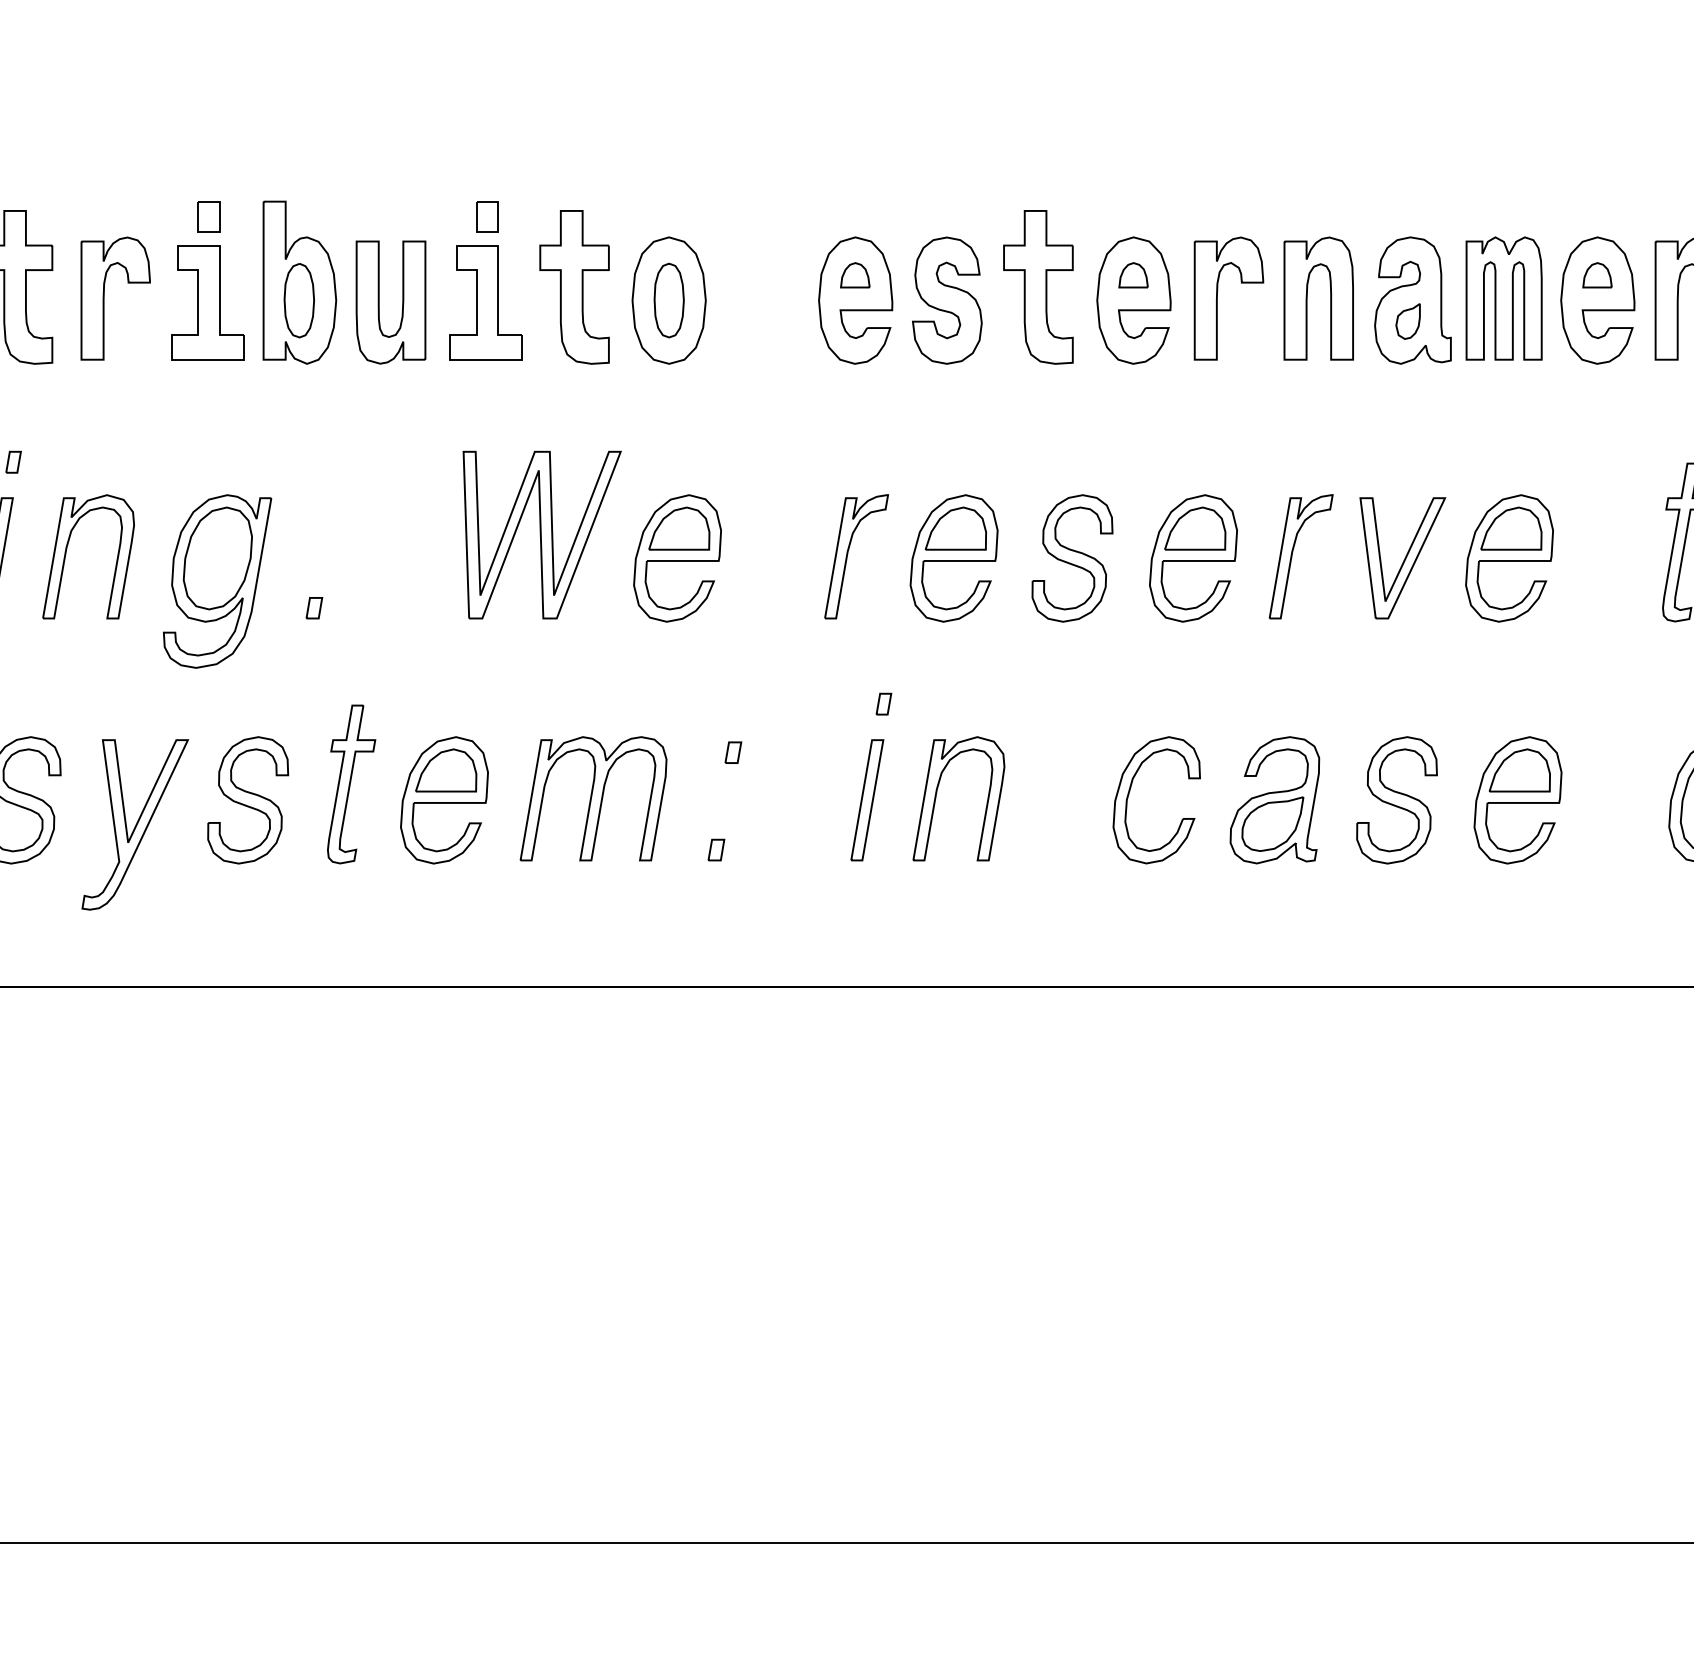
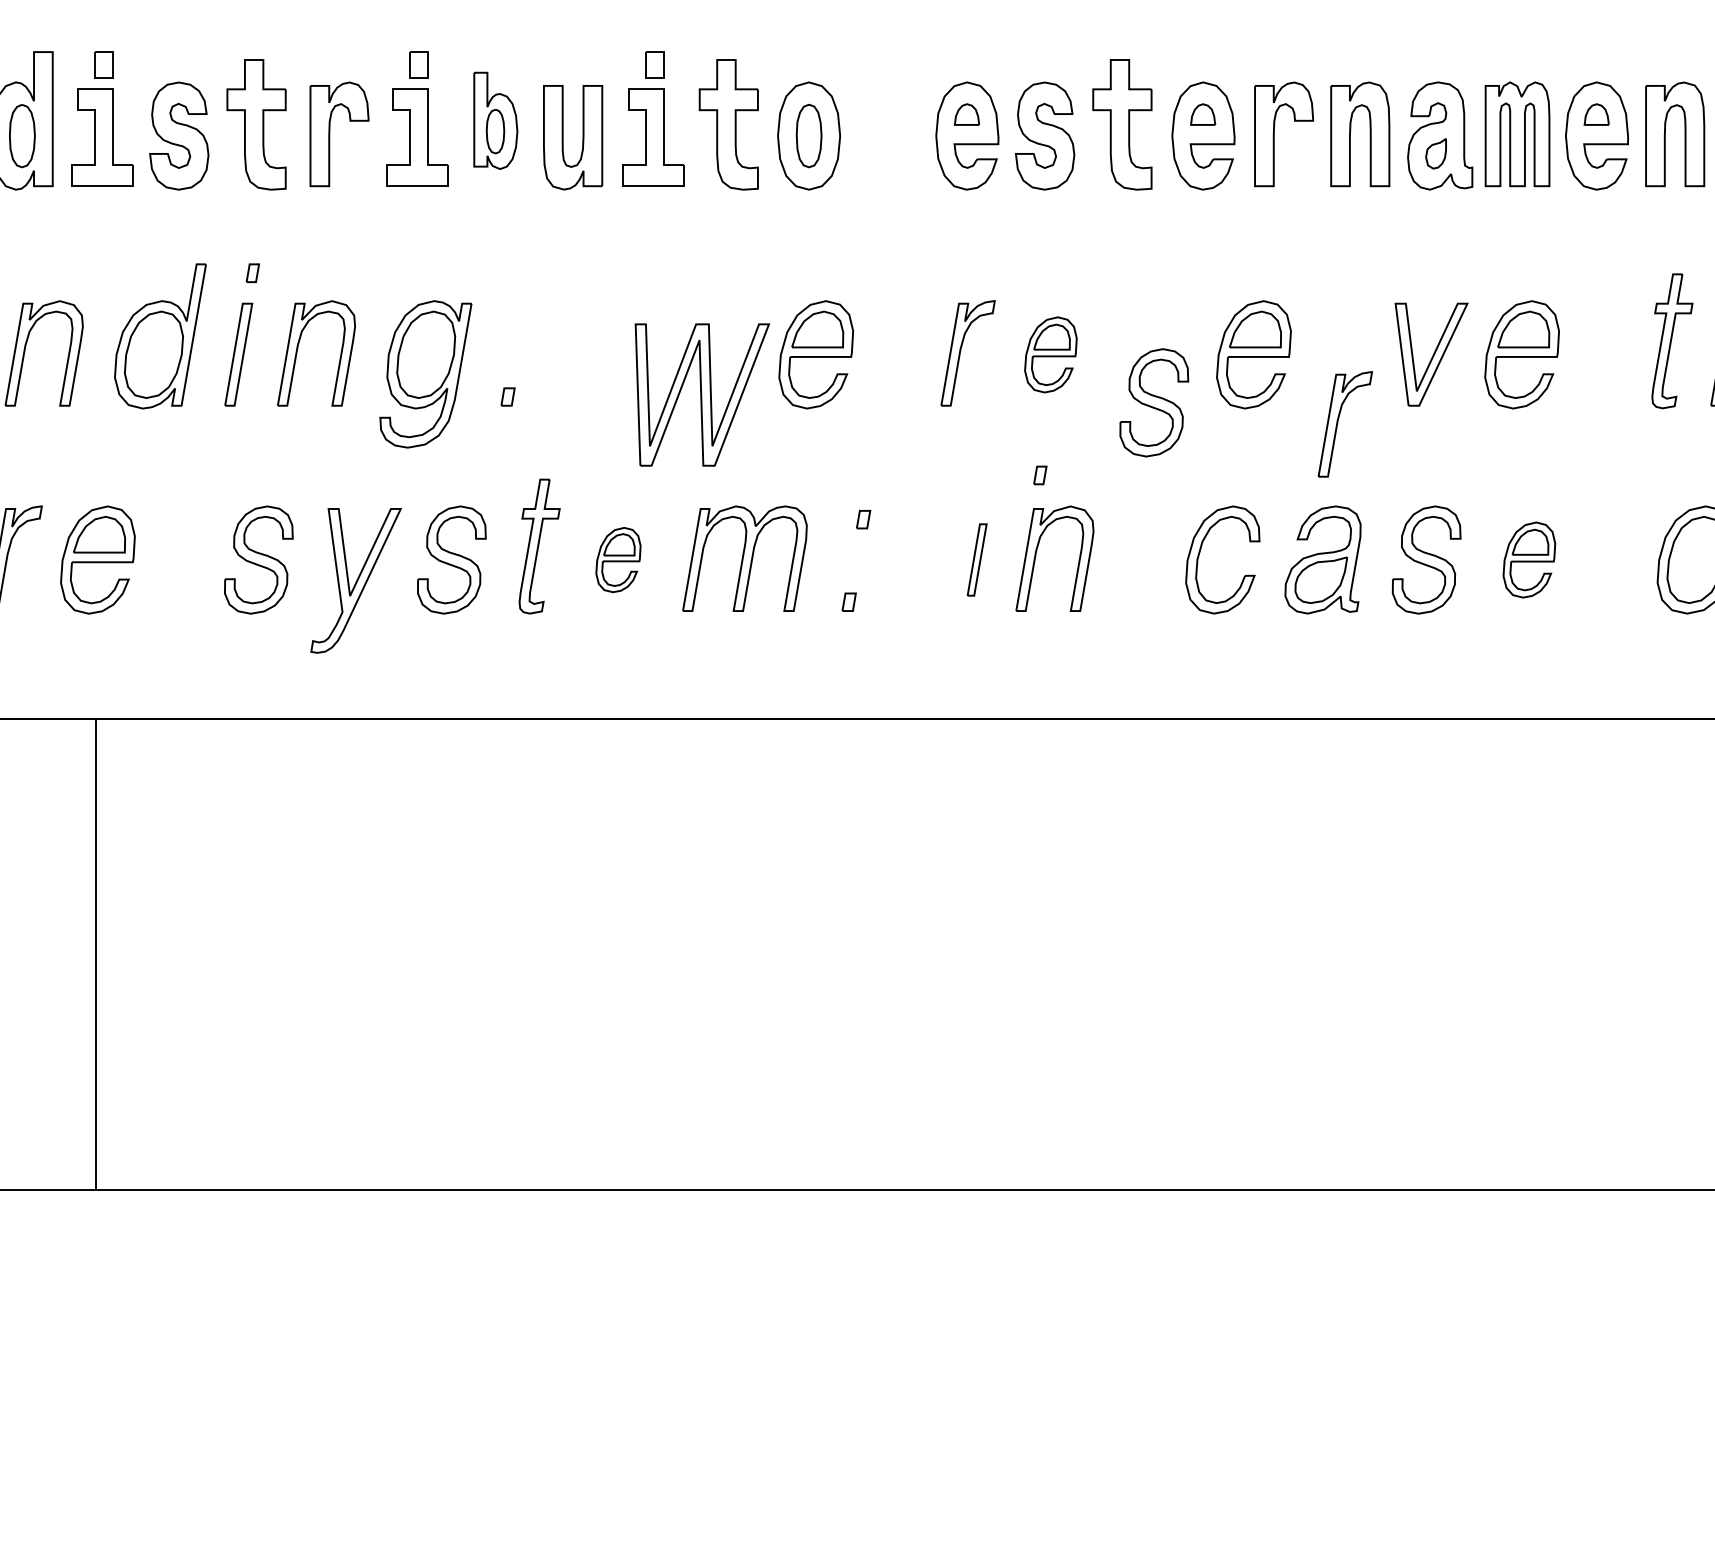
part: (299, 282) -> (495, 120), size x0.7
part: (542, 534) -> (702, 394), moved
part: (1293, 555) -> (1338, 423), moved
part: (953, 558) -> (1050, 354), size x0.7
part: (1072, 558) -> (1154, 402), moved
part: (884, 704) -> (1040, 475), moved
part: (444, 799) -> (618, 559), size x0.6
part: (866, 799) -> (976, 559), size x0.7
part: (1518, 799) -> (1529, 559), size x0.7

